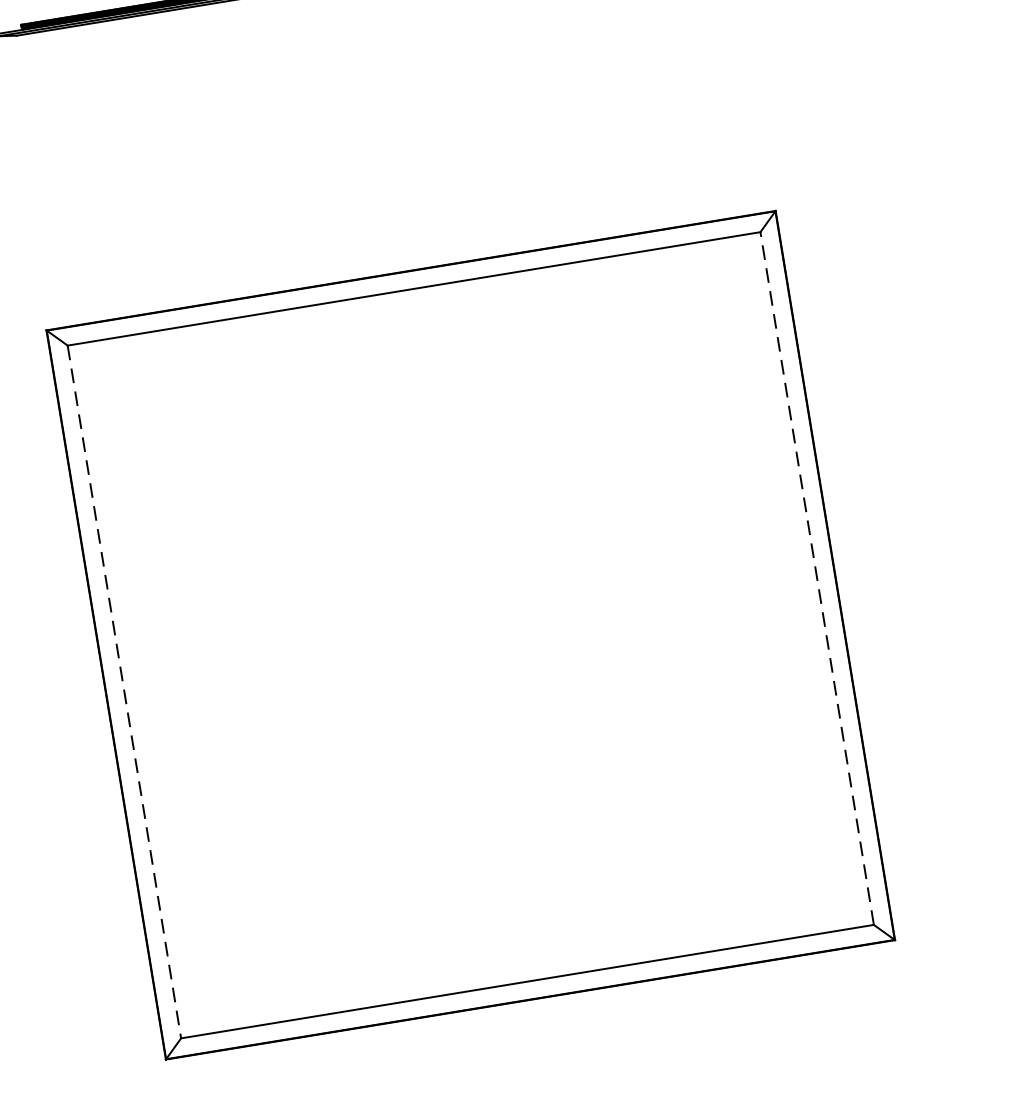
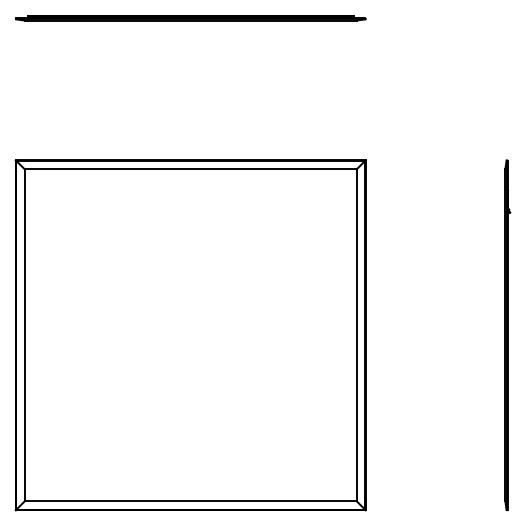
line: (816, 576) -> (356, 334), dashed -> solid
line: (124, 692) -> (24, 335), dashed -> solid

